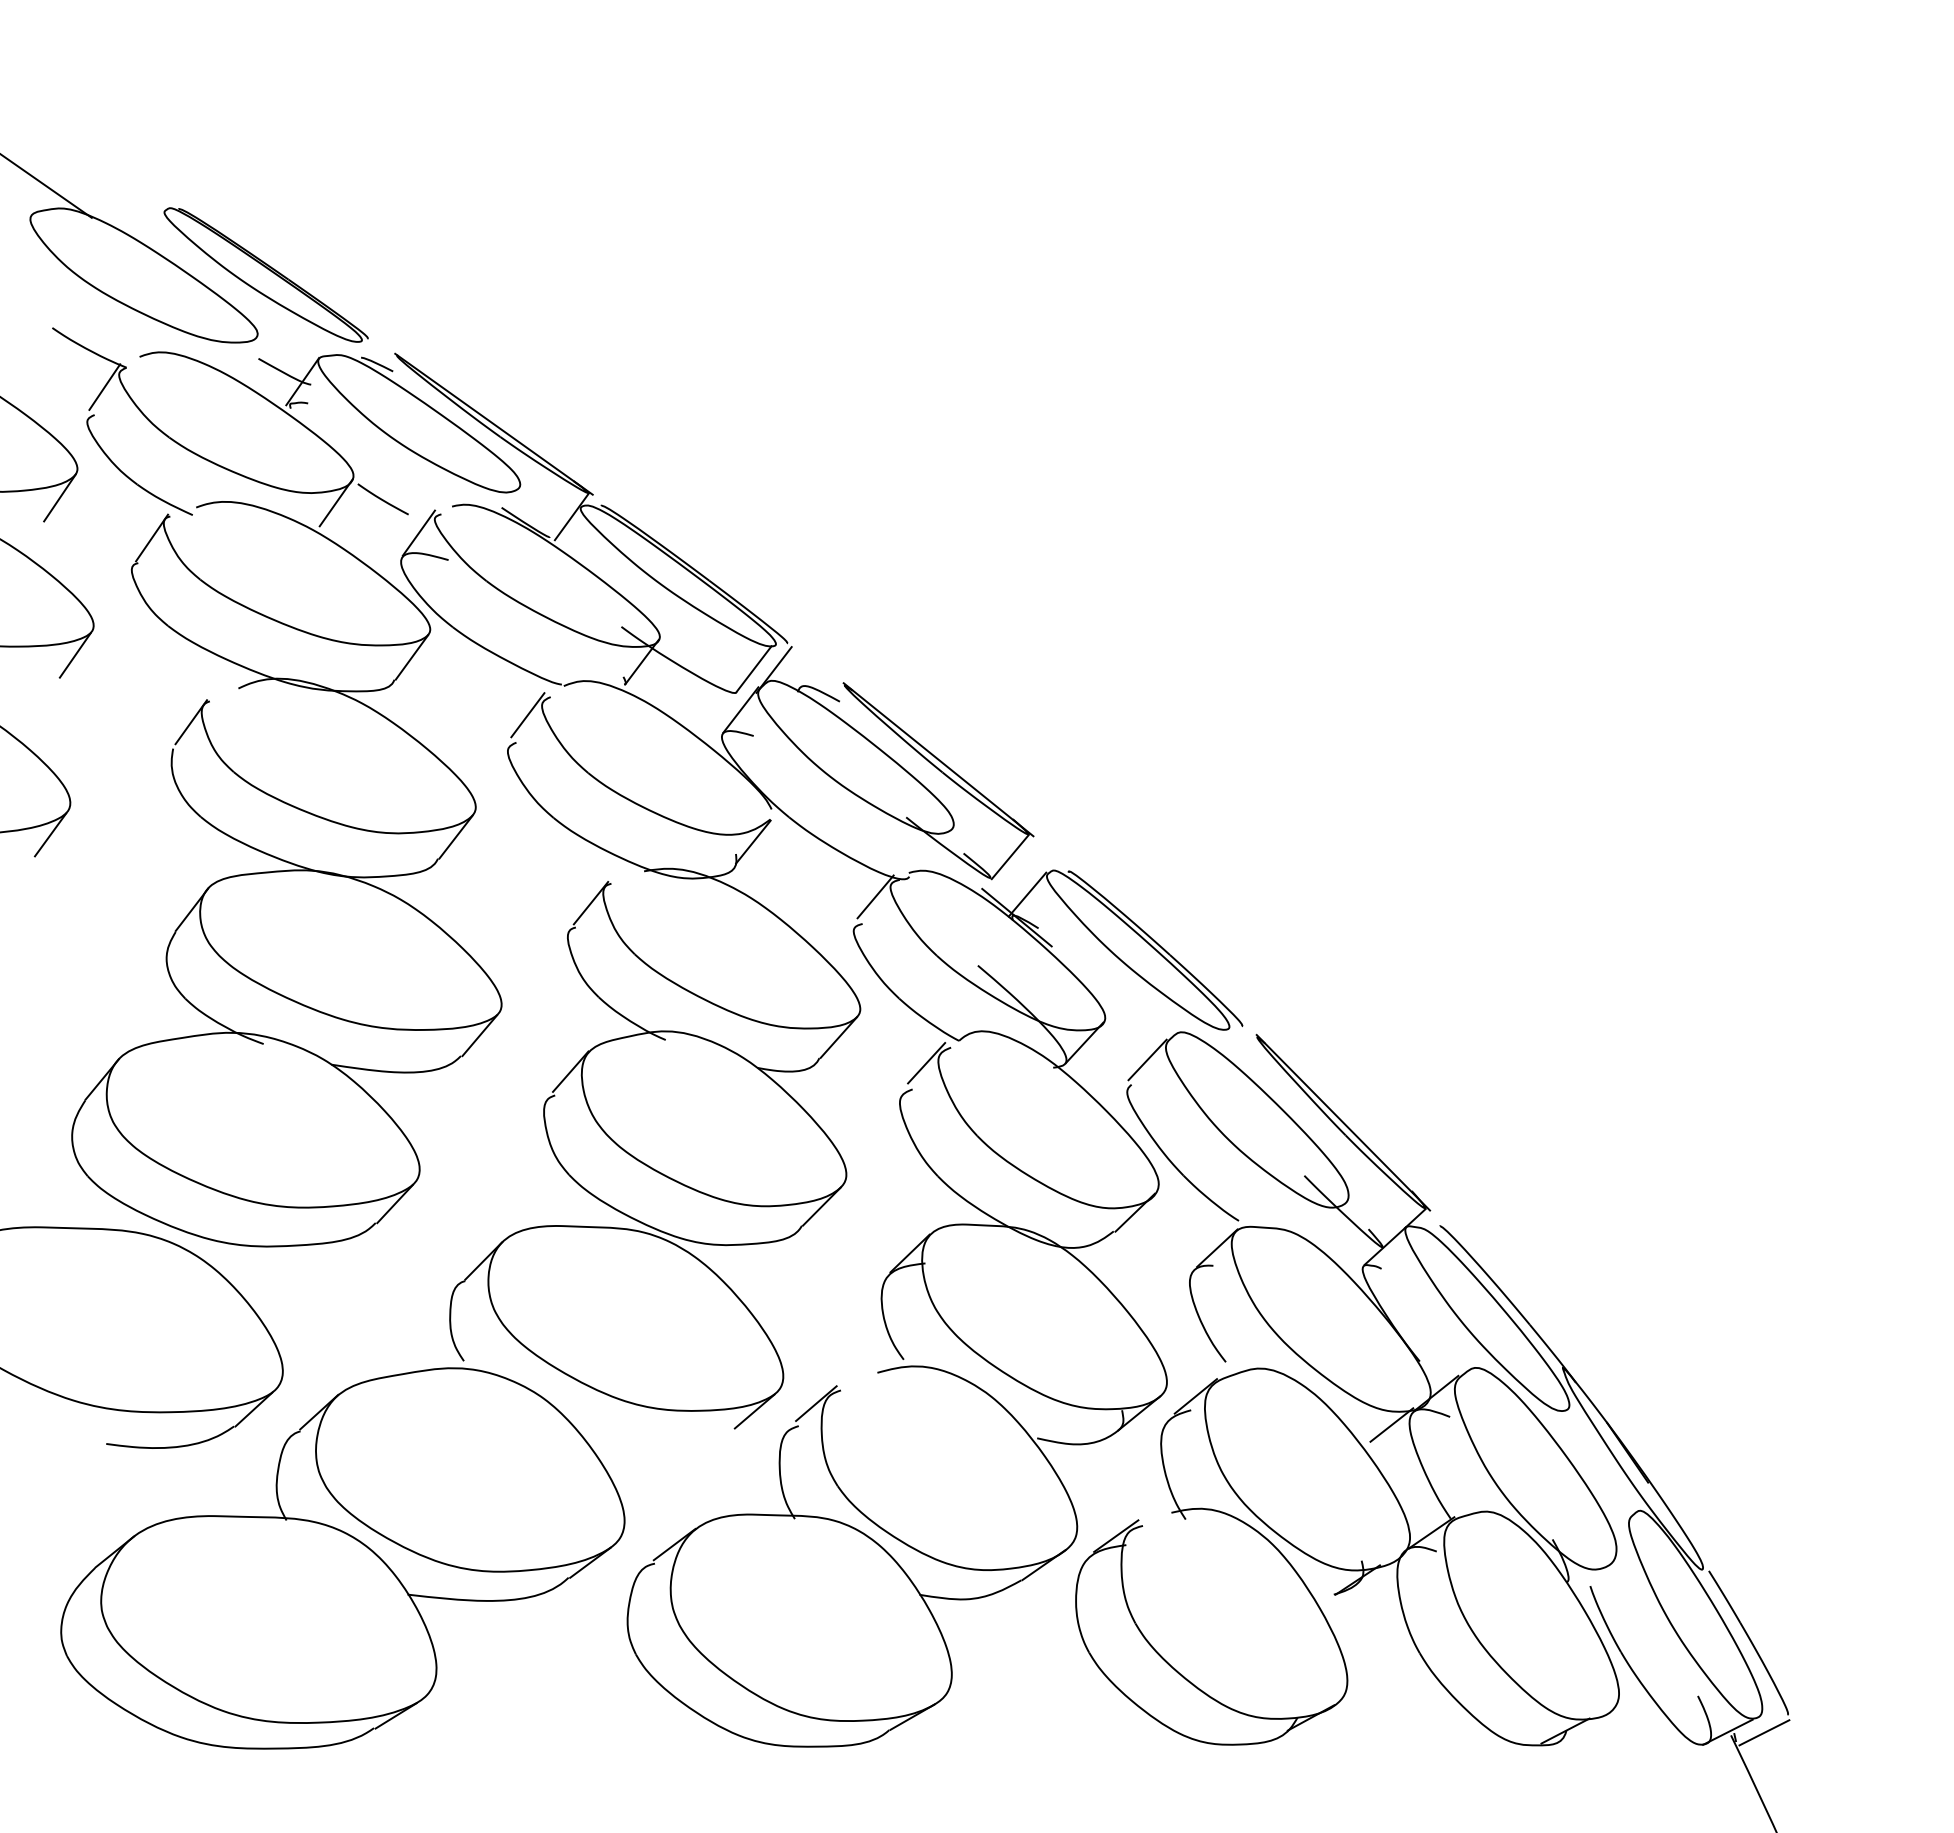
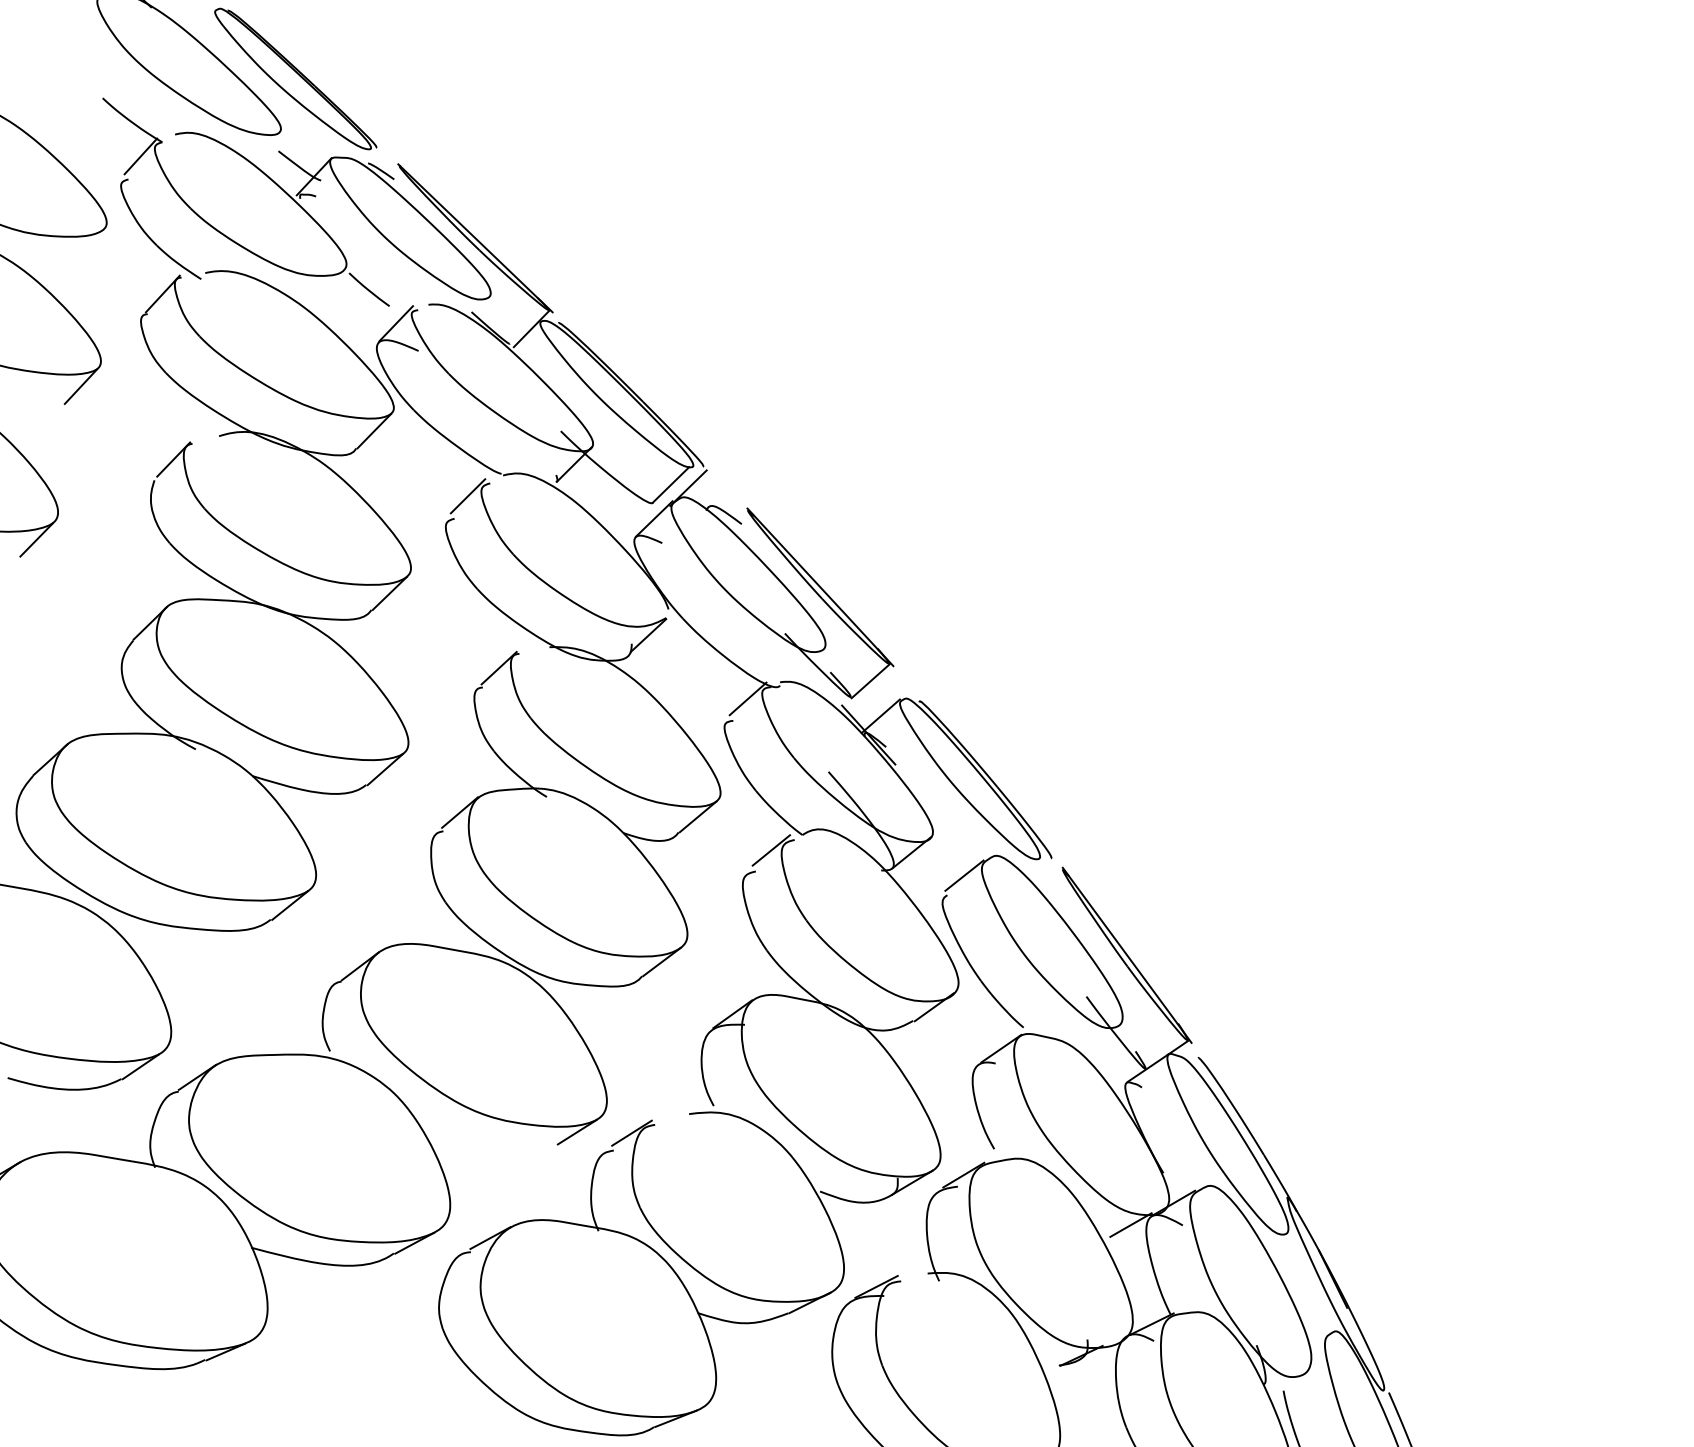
line: (59, 497) -> (87, 246), removed
line: (335, 502) -> (327, 286), removed

